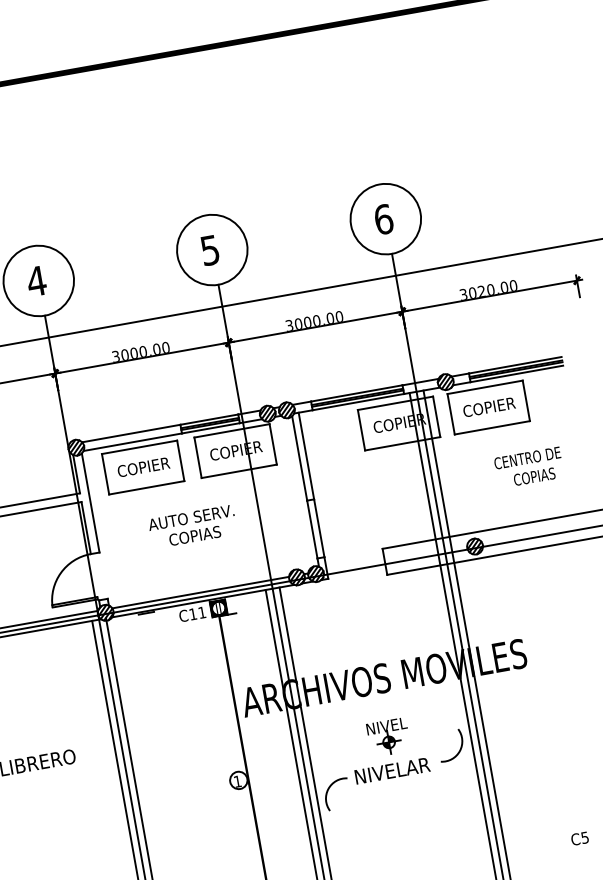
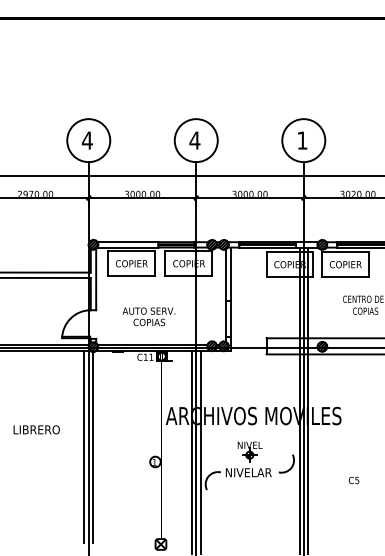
text: (383, 219) -> (302, 140), 6 -> 1
text: (209, 250) -> (194, 140), 5 -> 4
text: (191, 526) -> (148, 316), moved
text: (578, 838) -> (353, 480), moved

